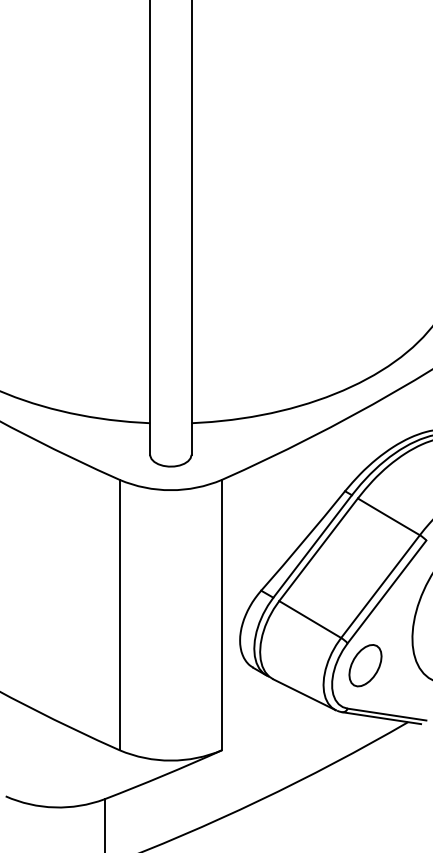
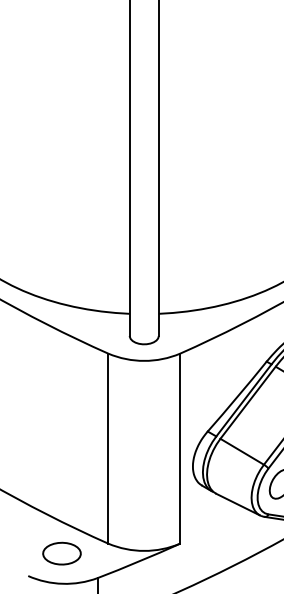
part: (53, 764) -> (61, 553), added

